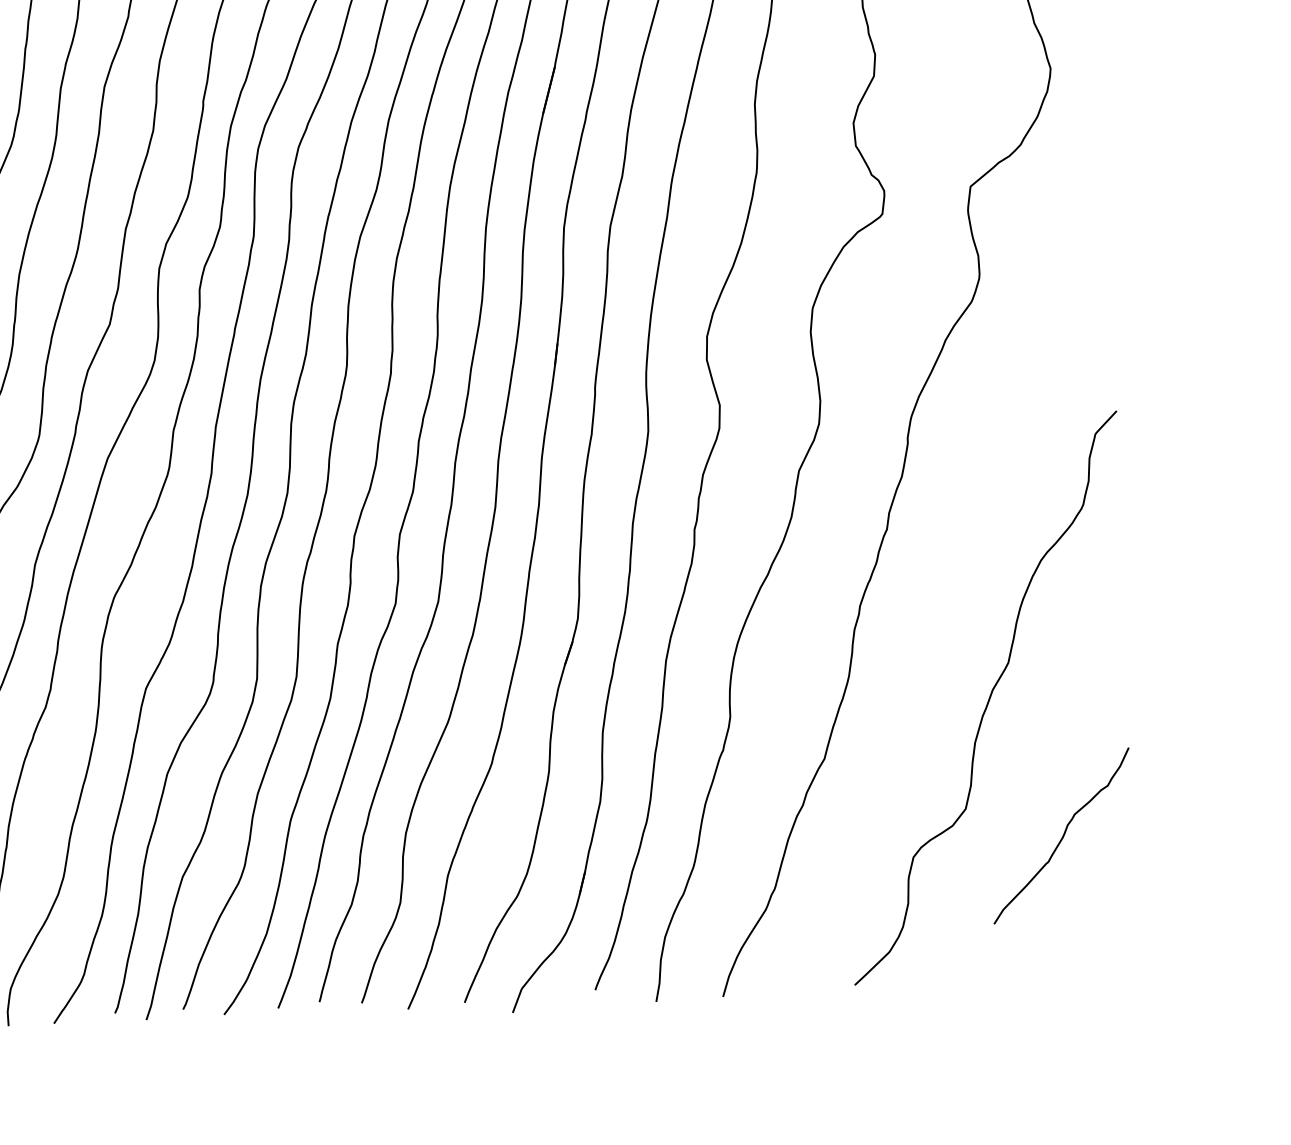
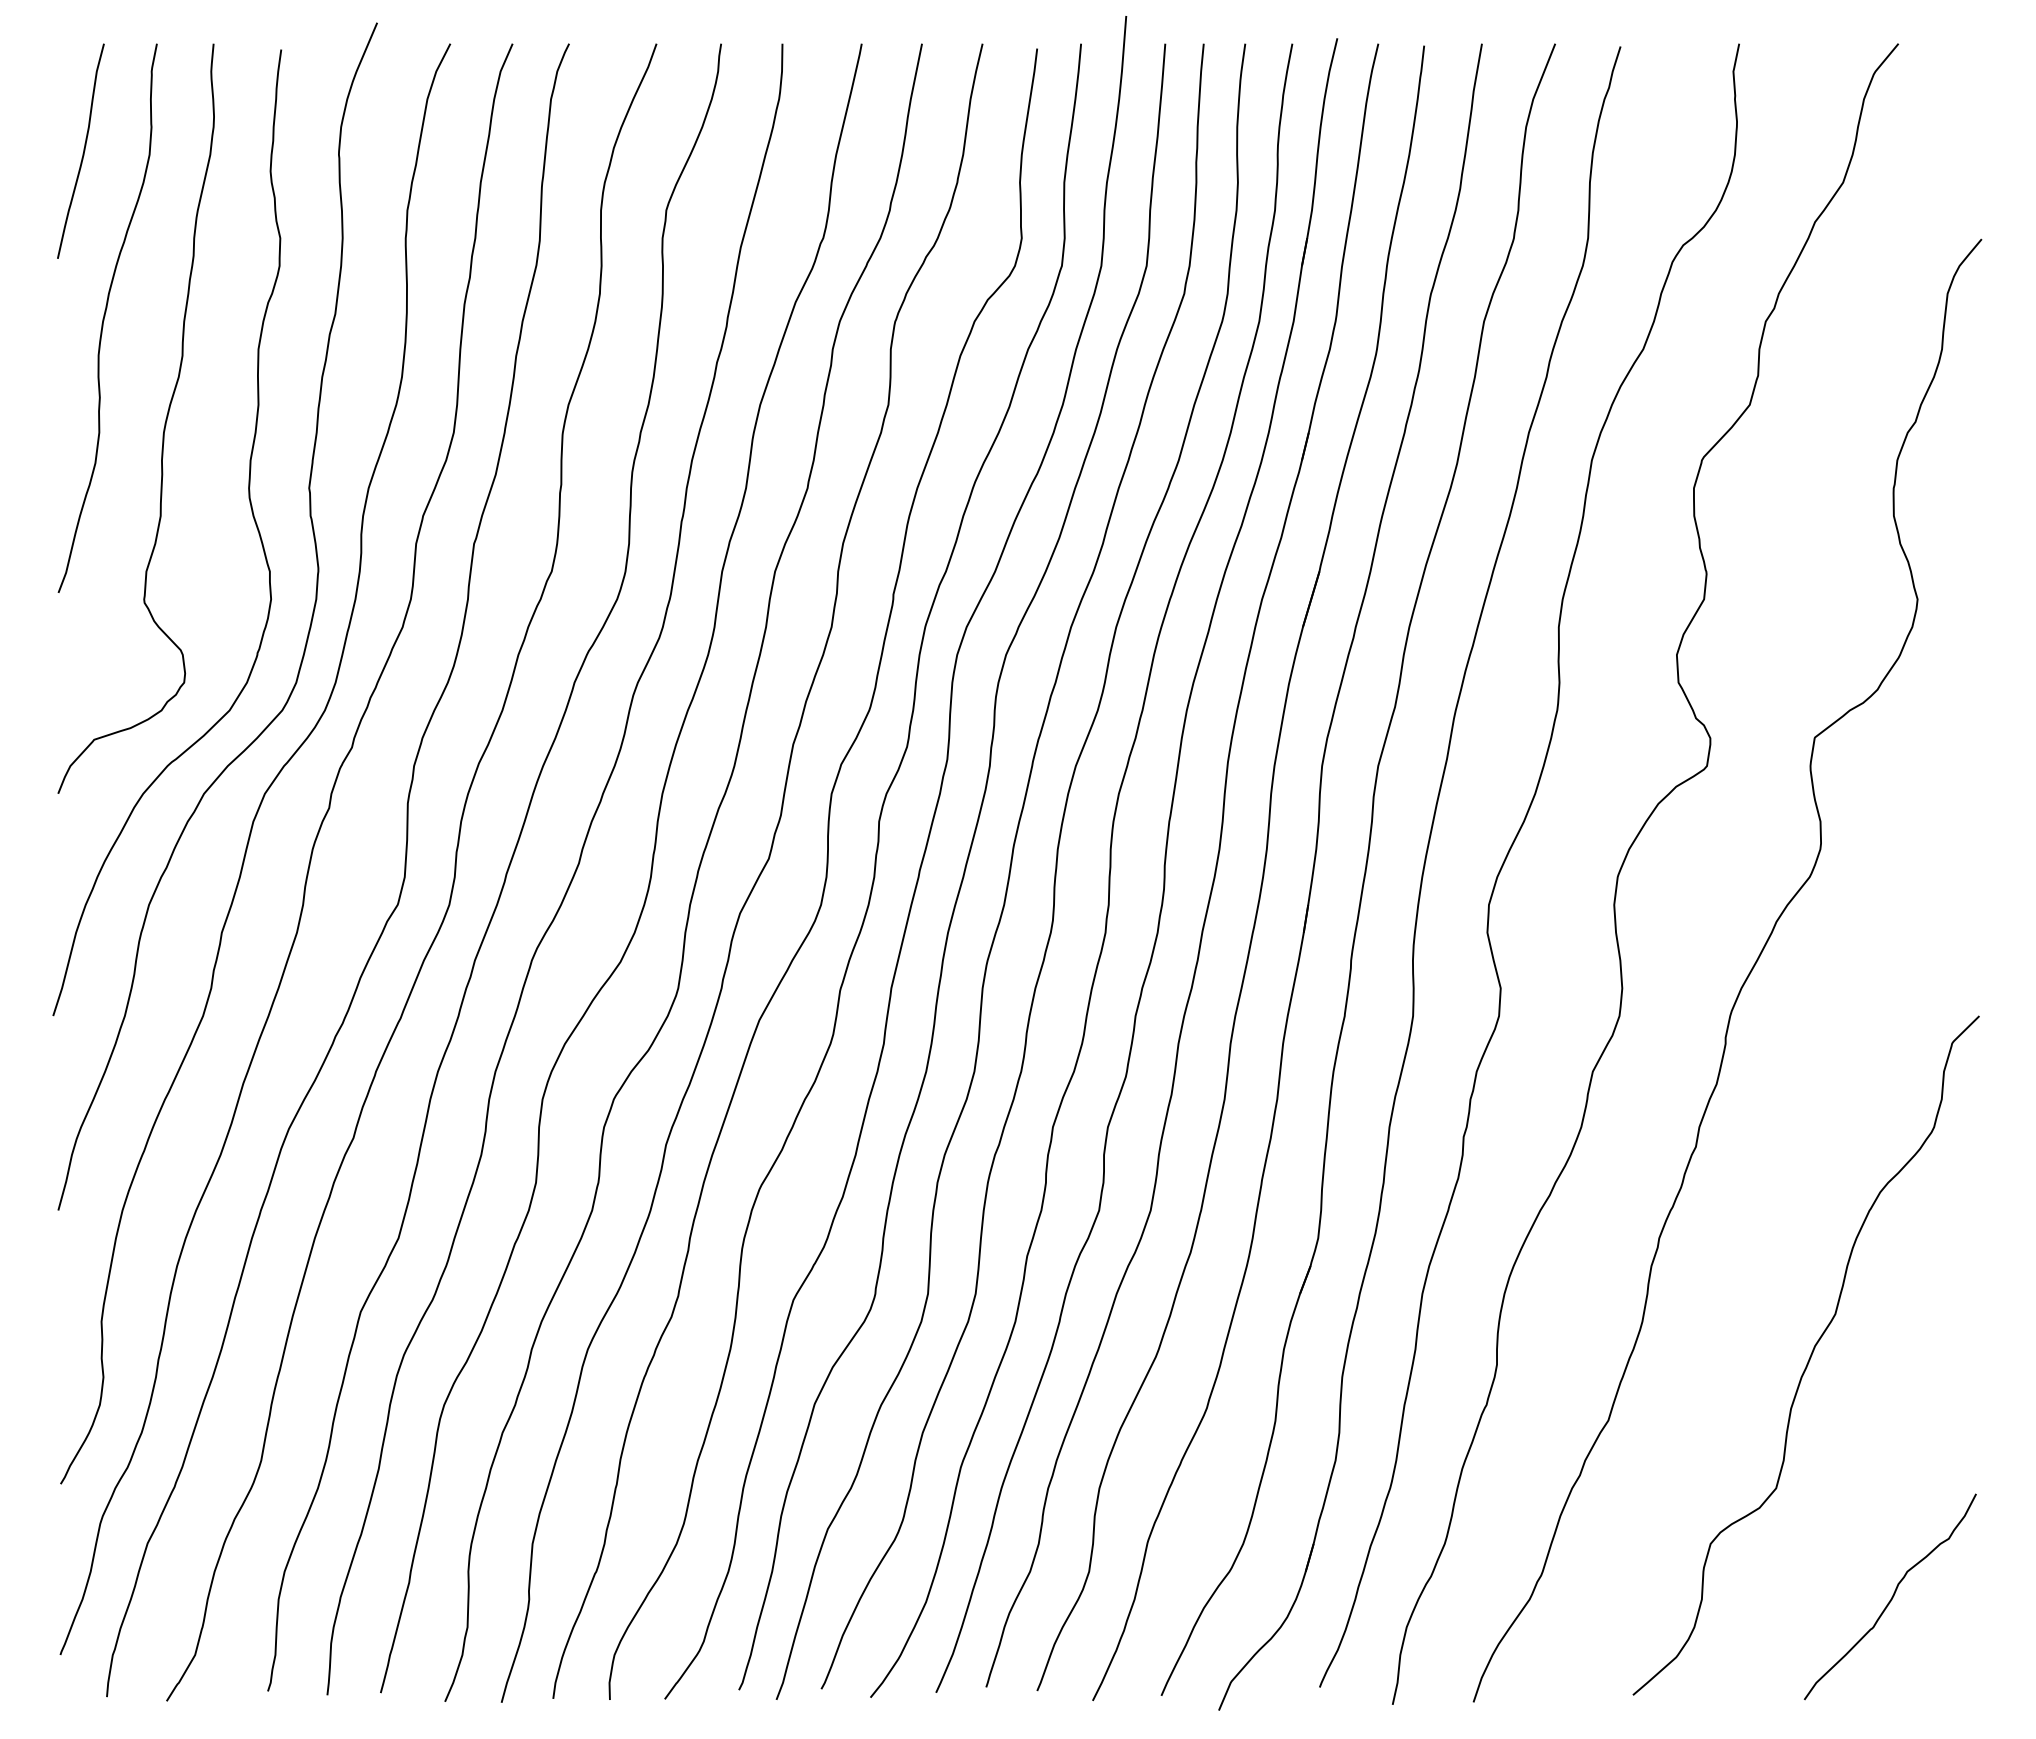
curve: (1062, 836) -> (1891, 1597), moved

